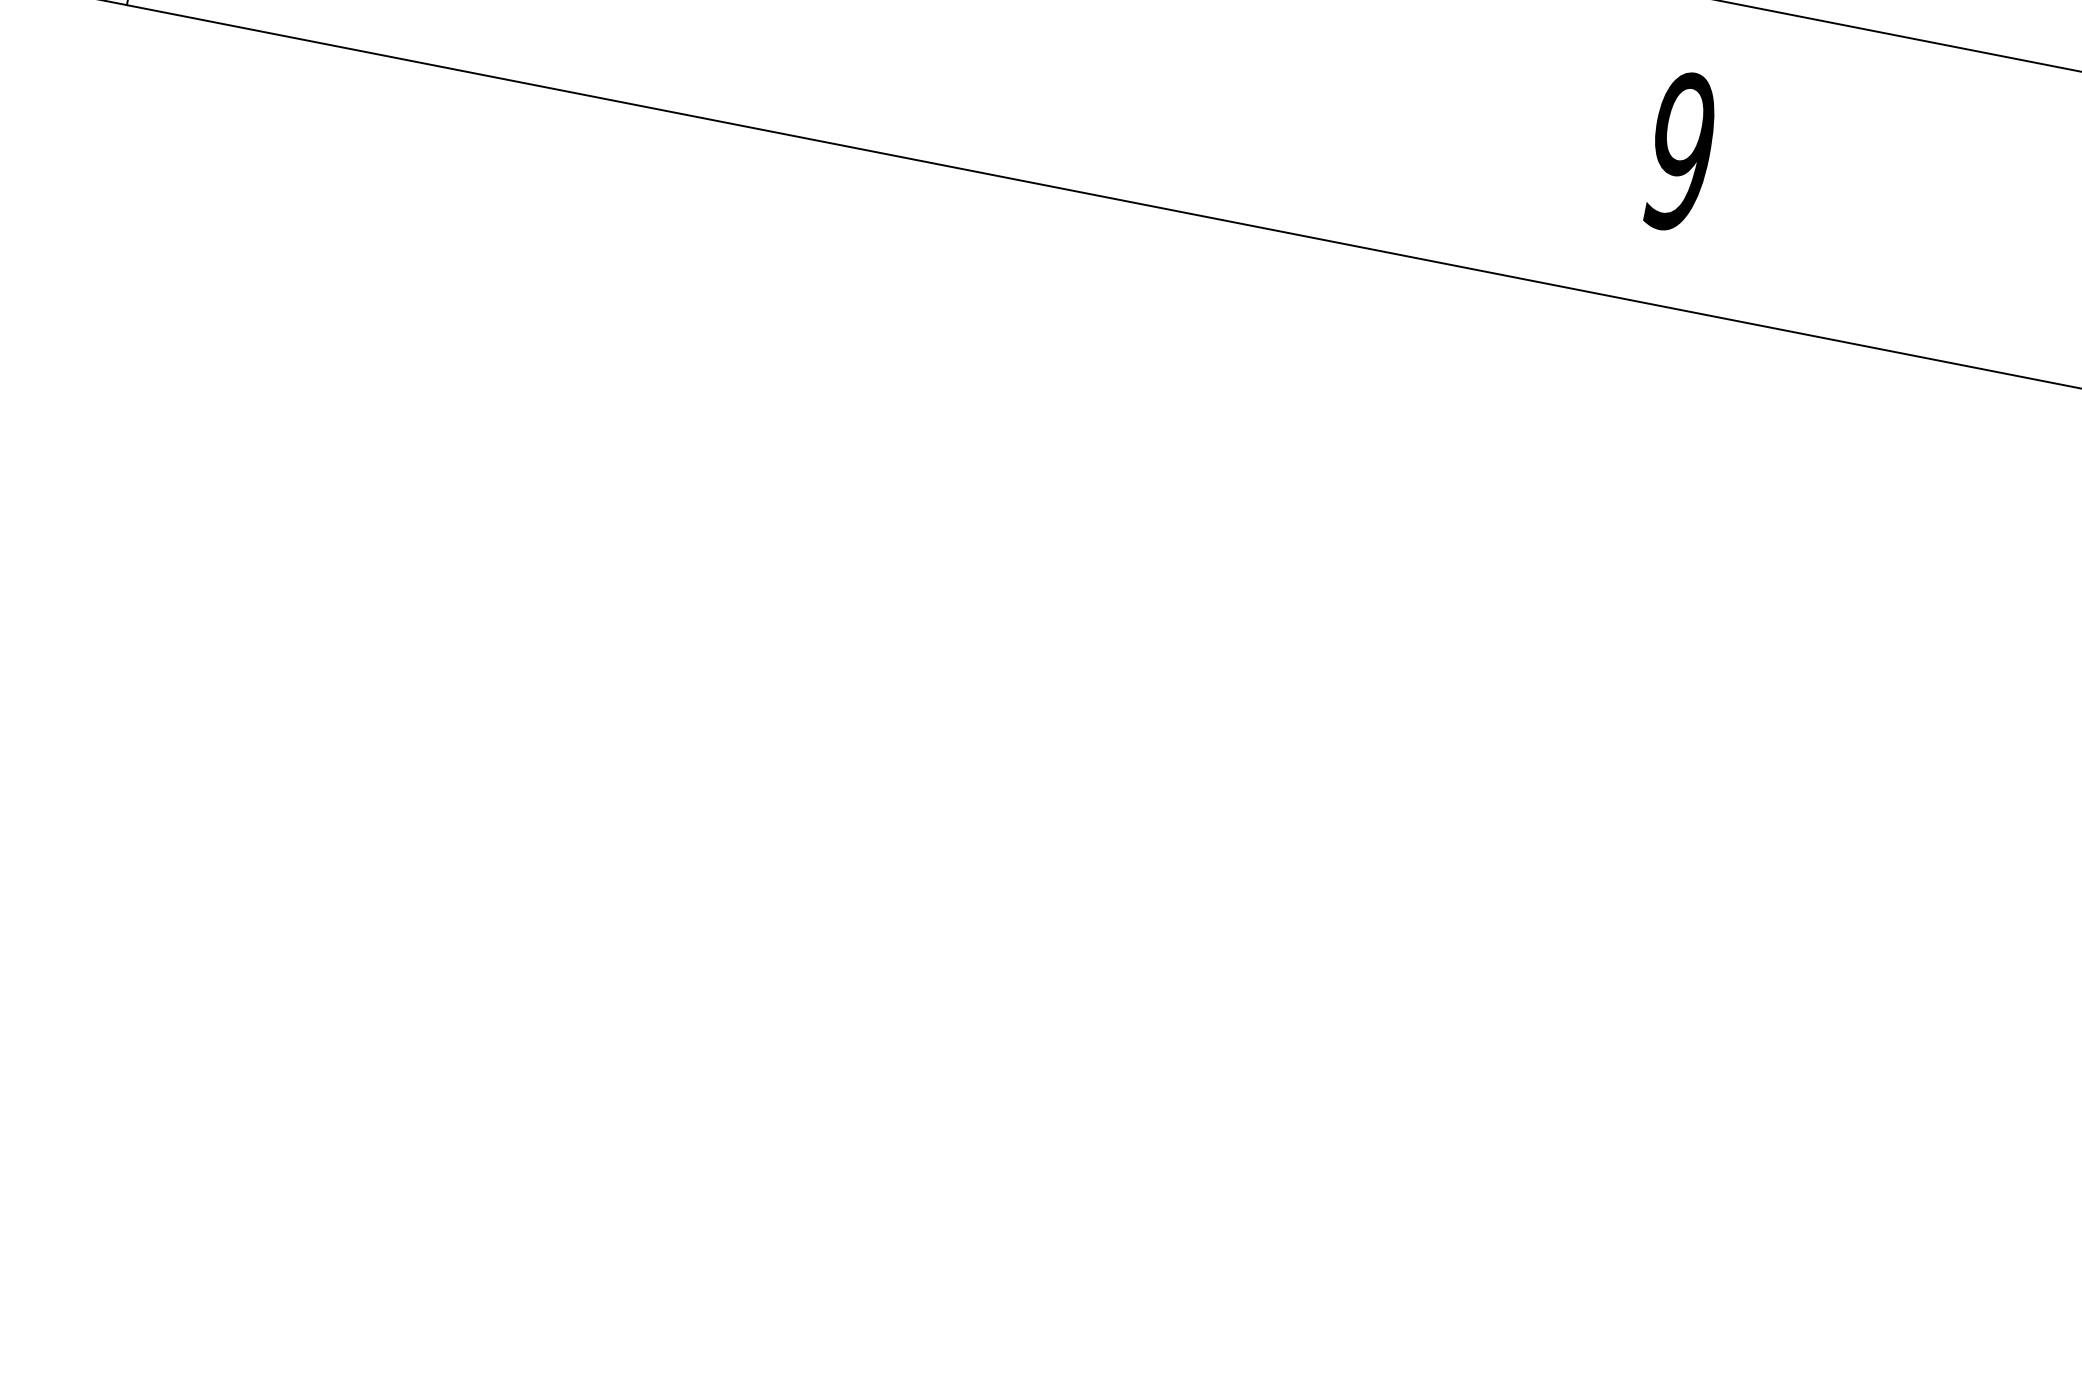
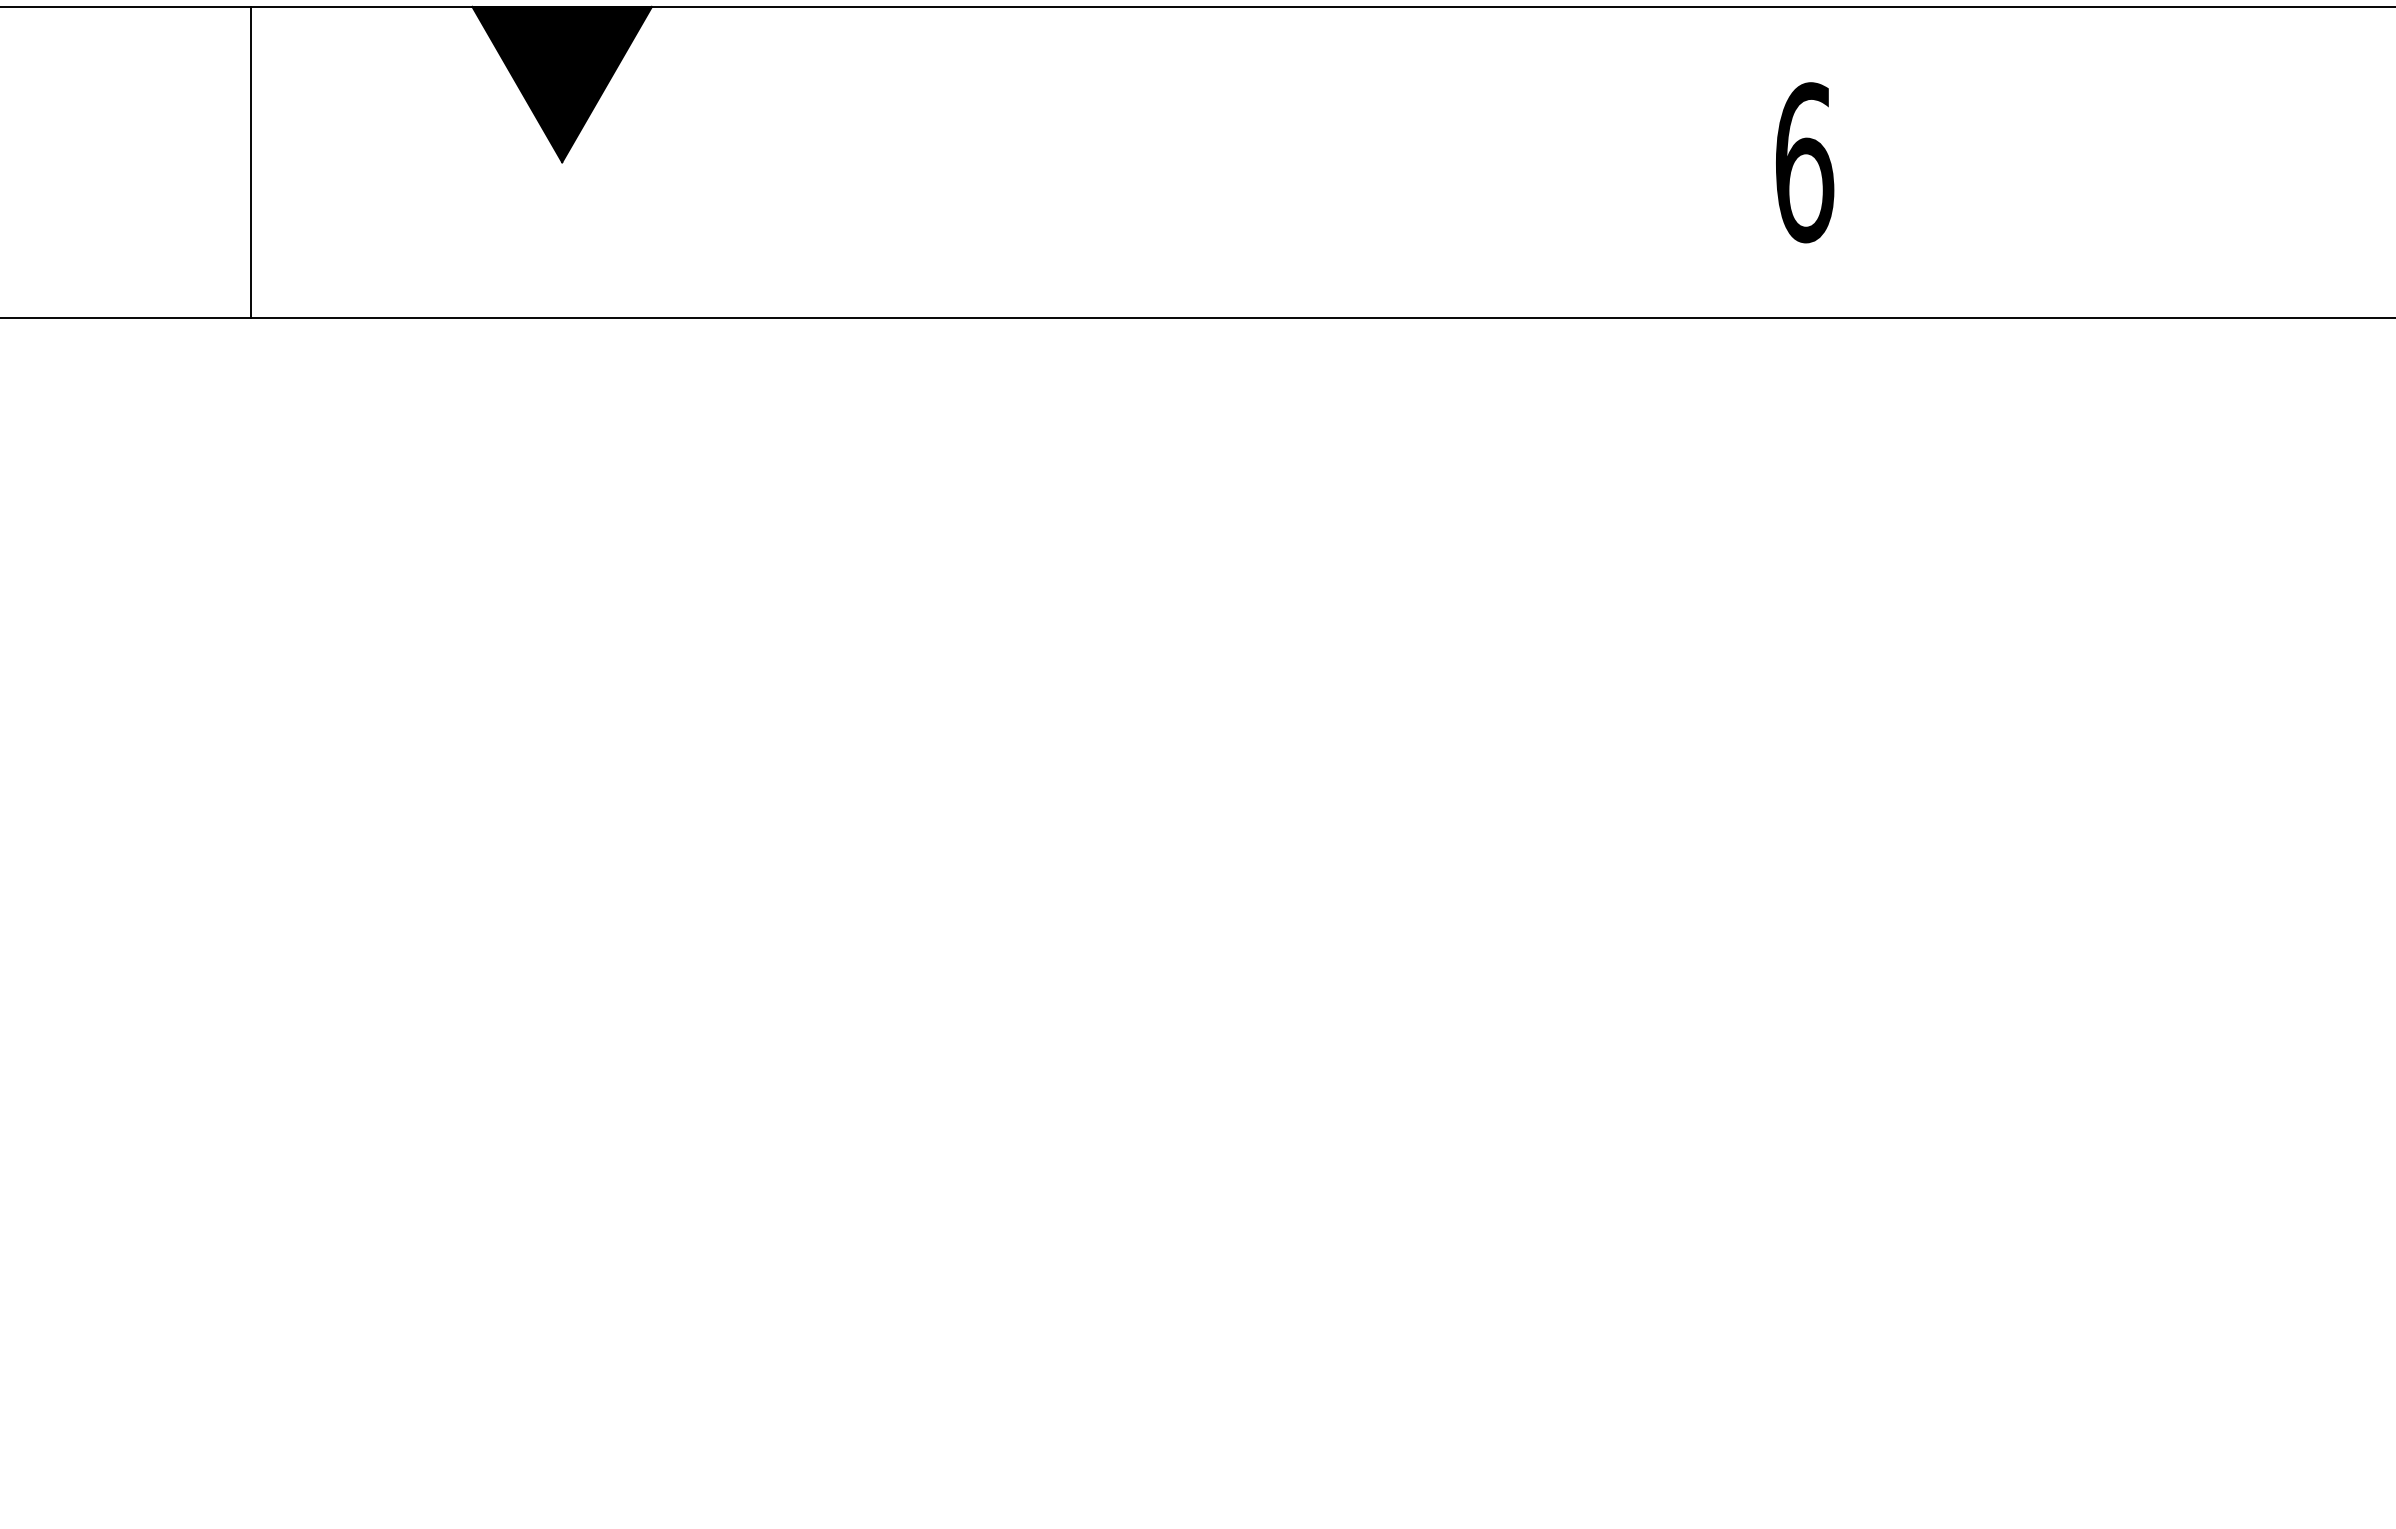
text: (1680, 151) -> (1804, 162), 9 -> 6

